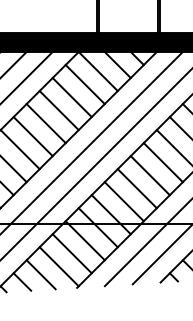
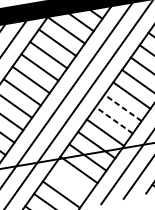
line: (150, 175) -> (123, 107), solid -> dashed
line: (137, 188) -> (114, 120), solid -> dashed
line: (71, 253) -> (69, 182), removed

